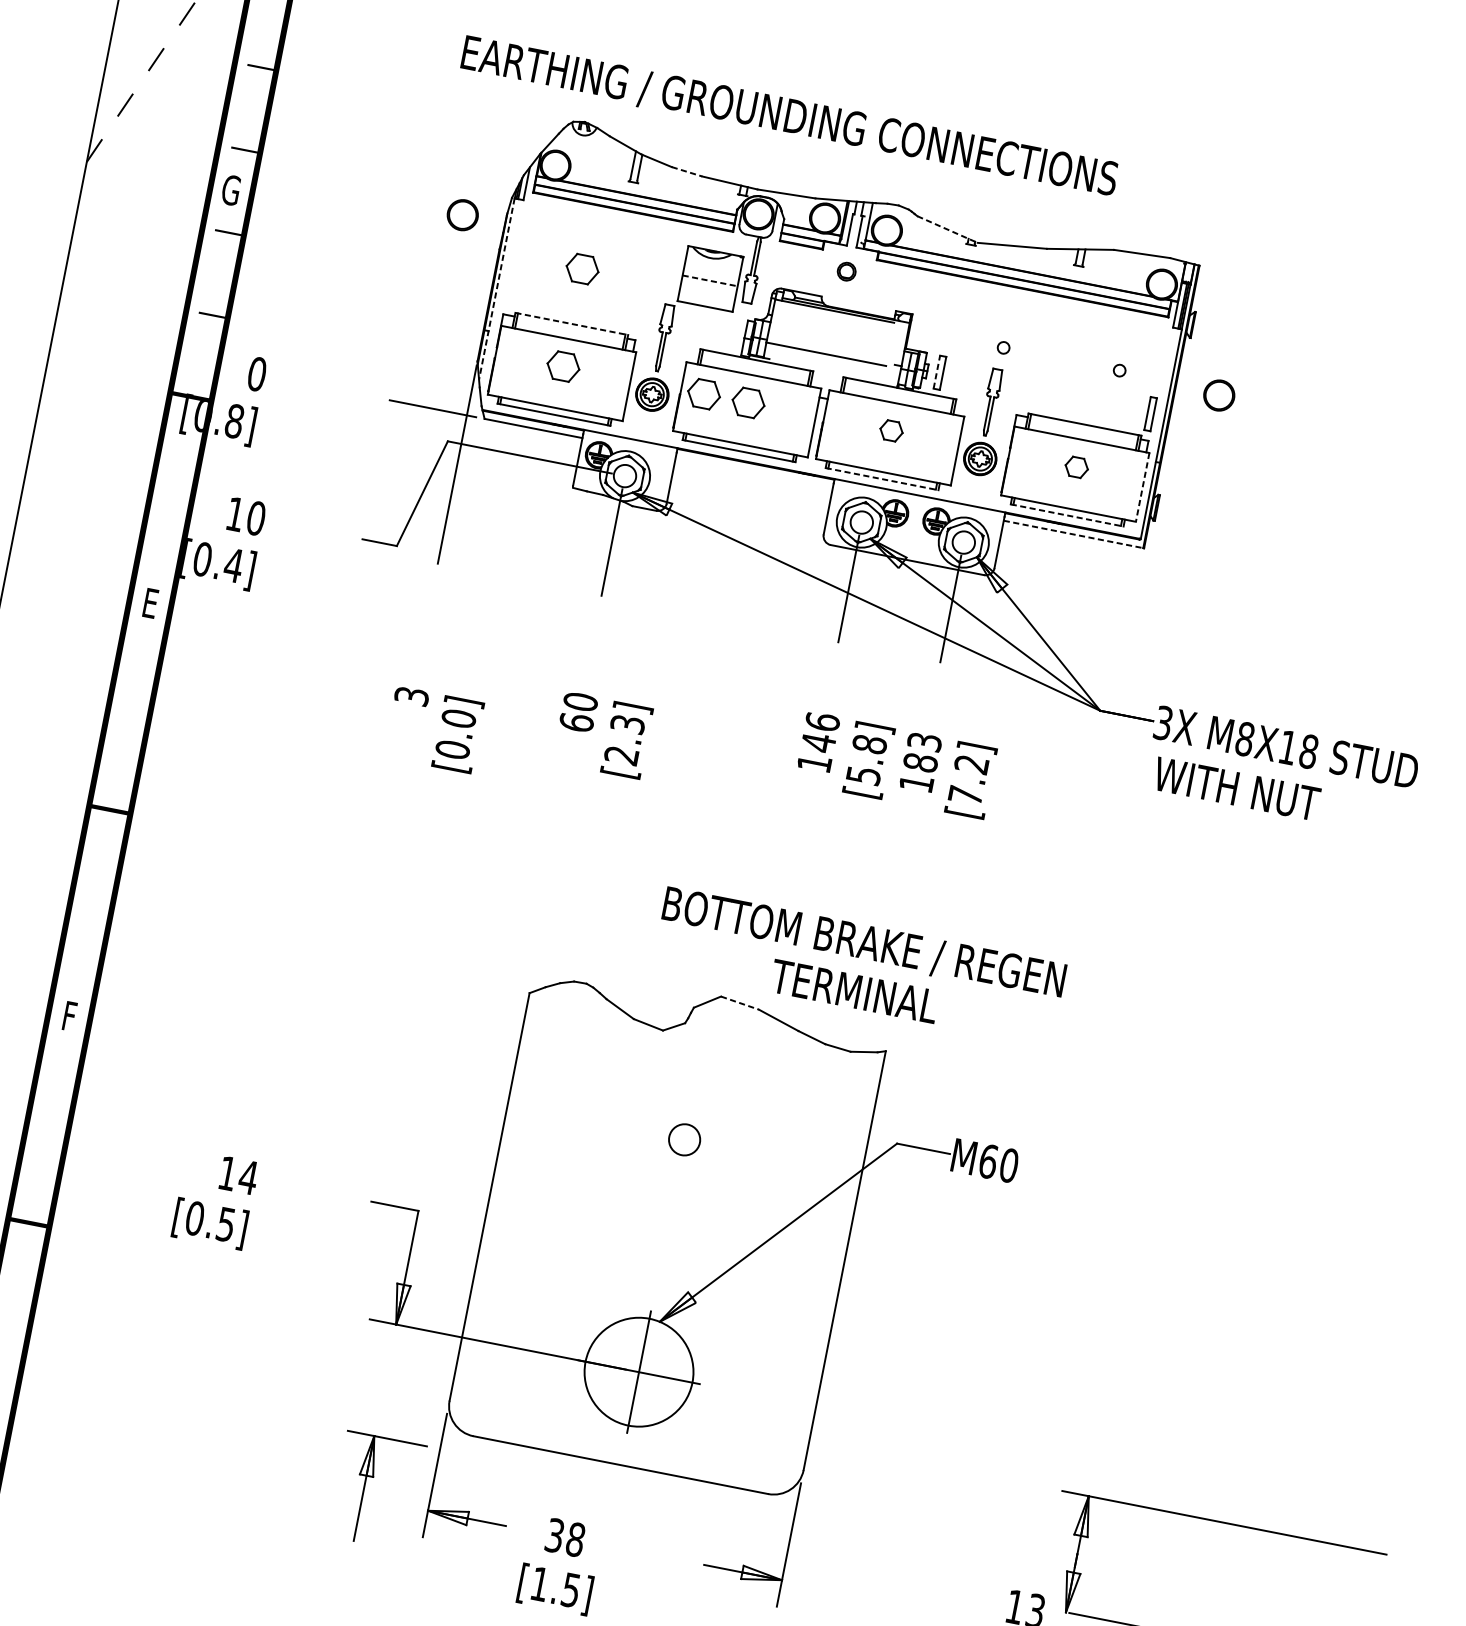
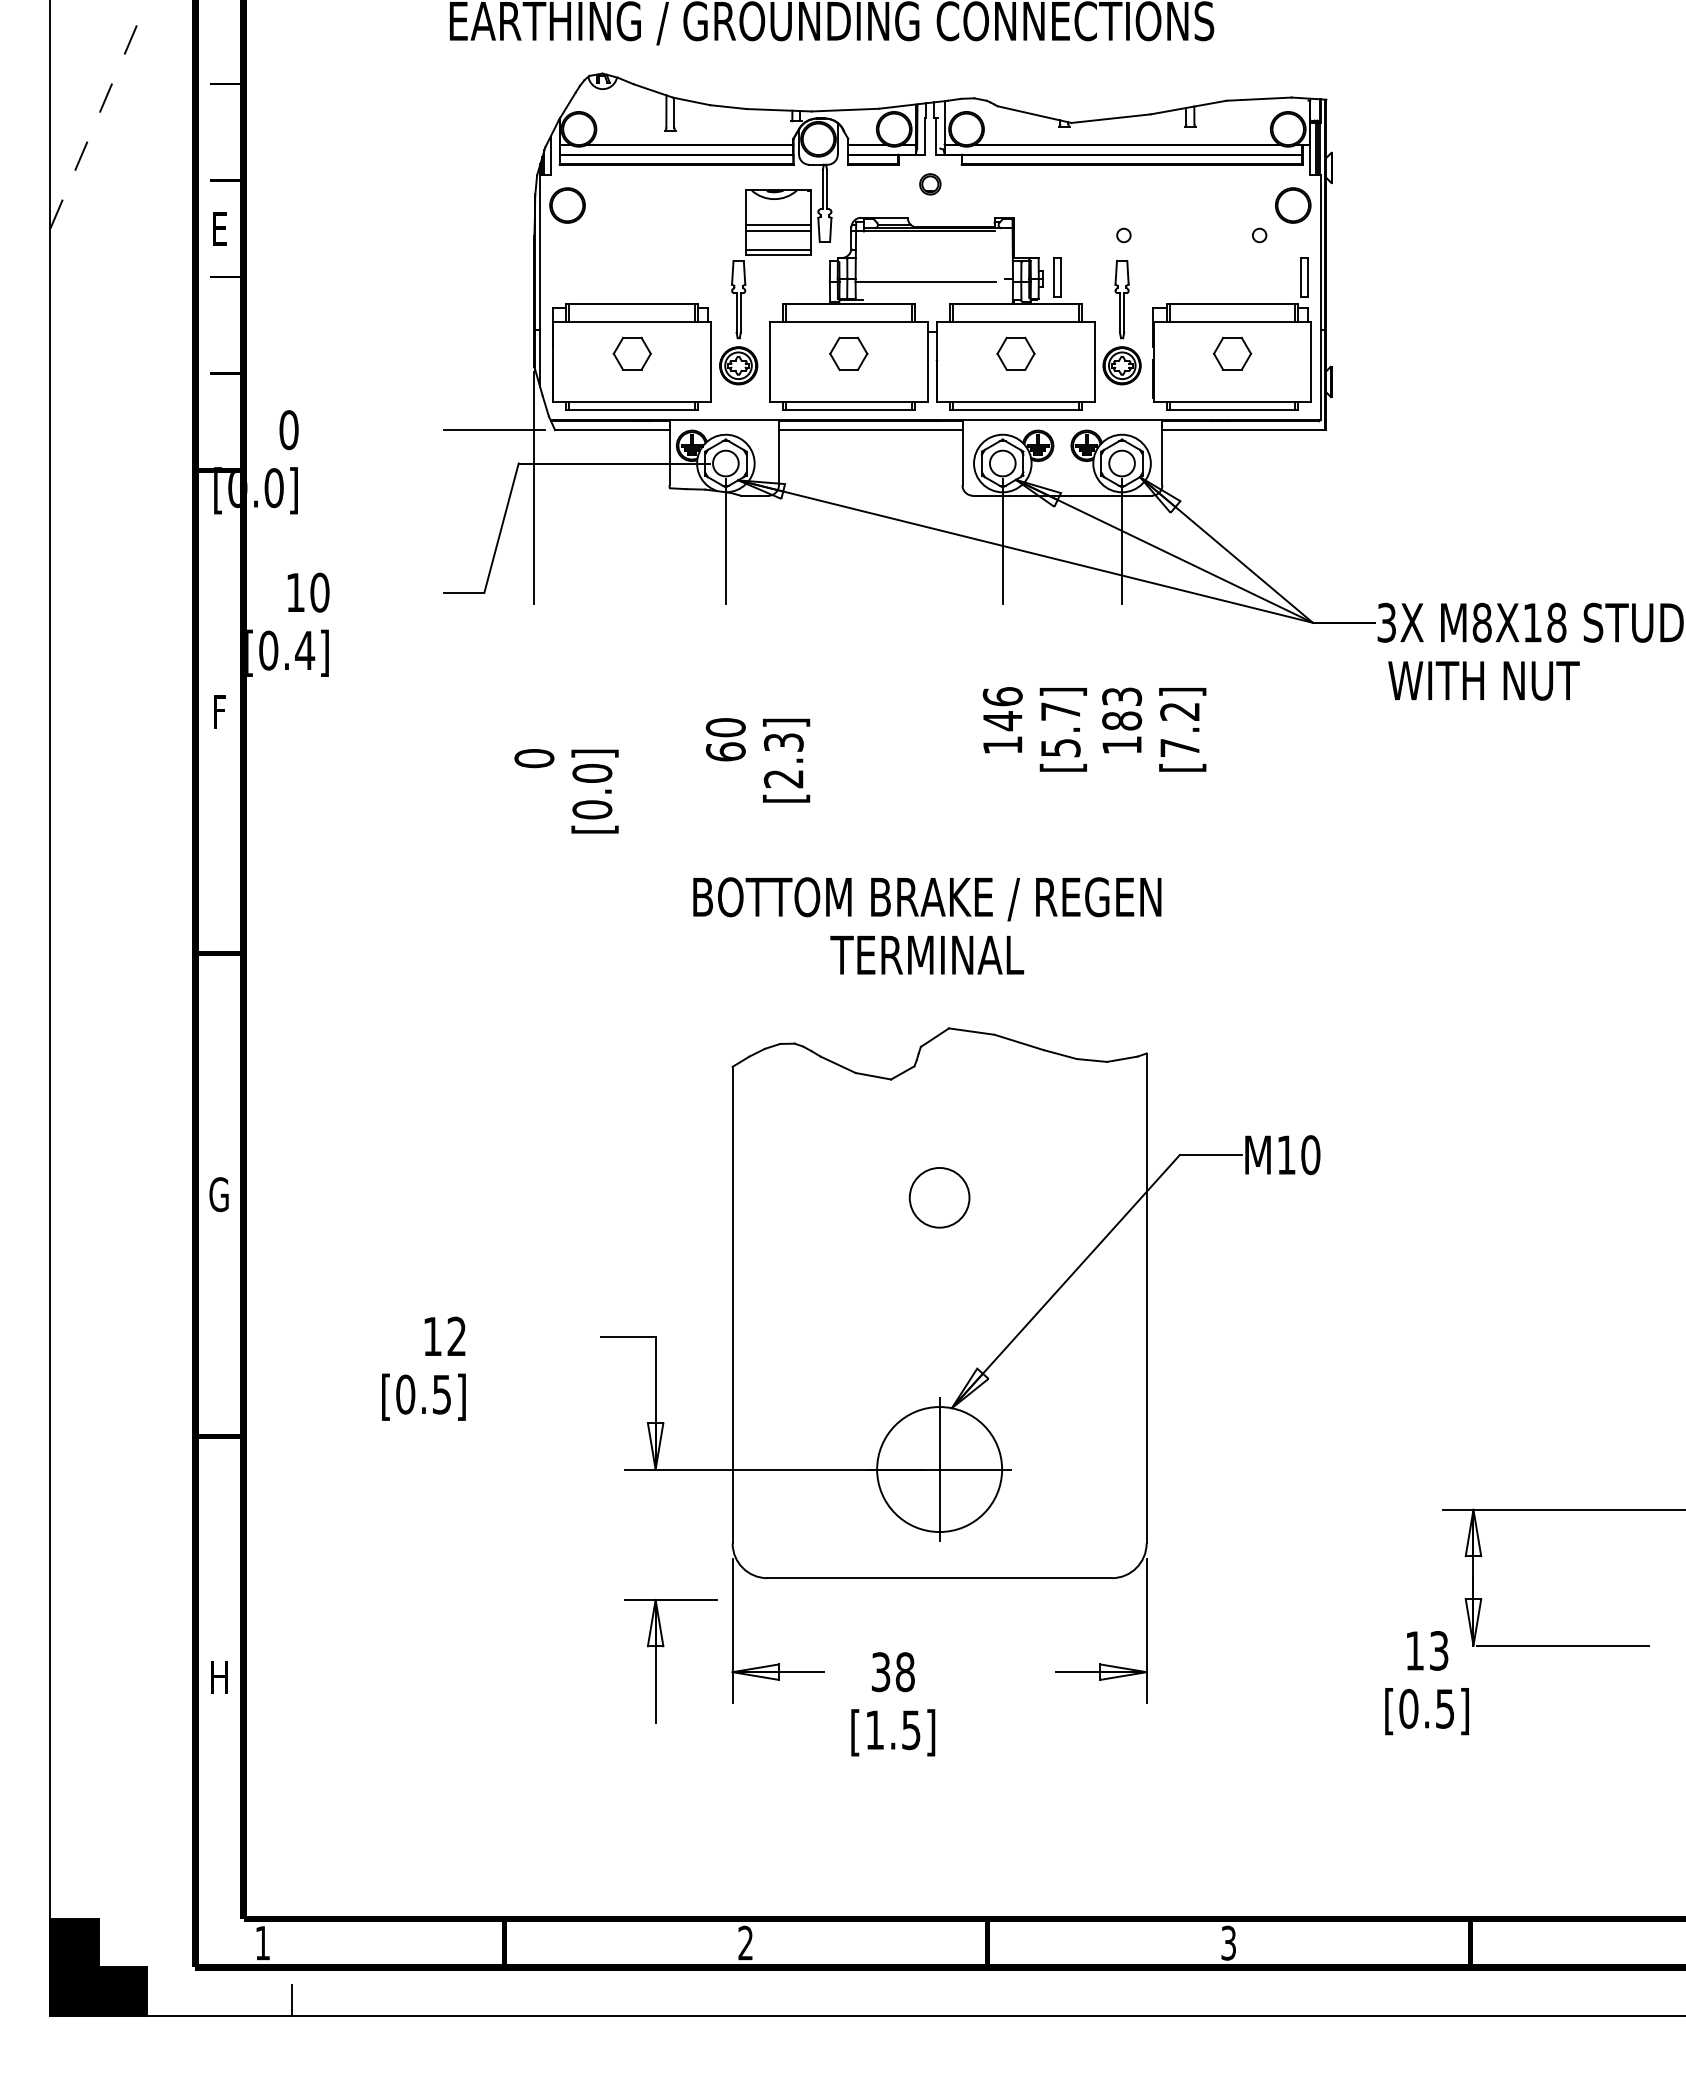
line: (687, 172) -> (728, 107), dashed -> solid
text: (230, 190) -> (218, 228), G -> E
circle: (462, 215) -> (567, 205), moved
line: (947, 229) -> (1034, 114), dashed -> solid
part: (581, 268) -> (631, 239), removed
line: (710, 280) -> (779, 224), dashed -> solid
line: (709, 285) -> (778, 230), added
line: (497, 289) -> (540, 281), dashed -> solid
line: (705, 301) -> (778, 249), added
line: (572, 323) -> (632, 303), dashed -> solid
line: (937, 372) -> (1054, 277), dashed -> solid
part: (703, 393) -> (796, 353), removed
part: (1219, 395) -> (1293, 205), moved
text: (234, 420) -> (273, 487), [0.8] -> [0.0]
part: (891, 430) -> (1015, 353), size x1.43
part: (1076, 467) -> (1232, 353), size x1.43
line: (754, 472) -> (870, 430), added
line: (882, 479) -> (1016, 410), dashed -> solid
line: (1142, 487) -> (1311, 362), dashed -> solid
line: (1067, 515) -> (1232, 410), dashed -> solid
line: (1073, 534) -> (1243, 430), dashed -> solid
text: (150, 603) -> (219, 711), E -> F
text: (411, 696) -> (534, 758), 3 -> 0
text: (869, 744) -> (1060, 711), [5.8] -> [5.7]
text: (859, 966) -> (927, 925), moved
line: (740, 1003) -> (972, 1031), dashed -> solid
text: (68, 1016) -> (218, 1194), F -> G
circle: (684, 1139) -> (939, 1197), size x1.67
text: (988, 1161) -> (1286, 1155), M60 -> M10
text: (248, 1176) -> (456, 1335), 14 -> 12

